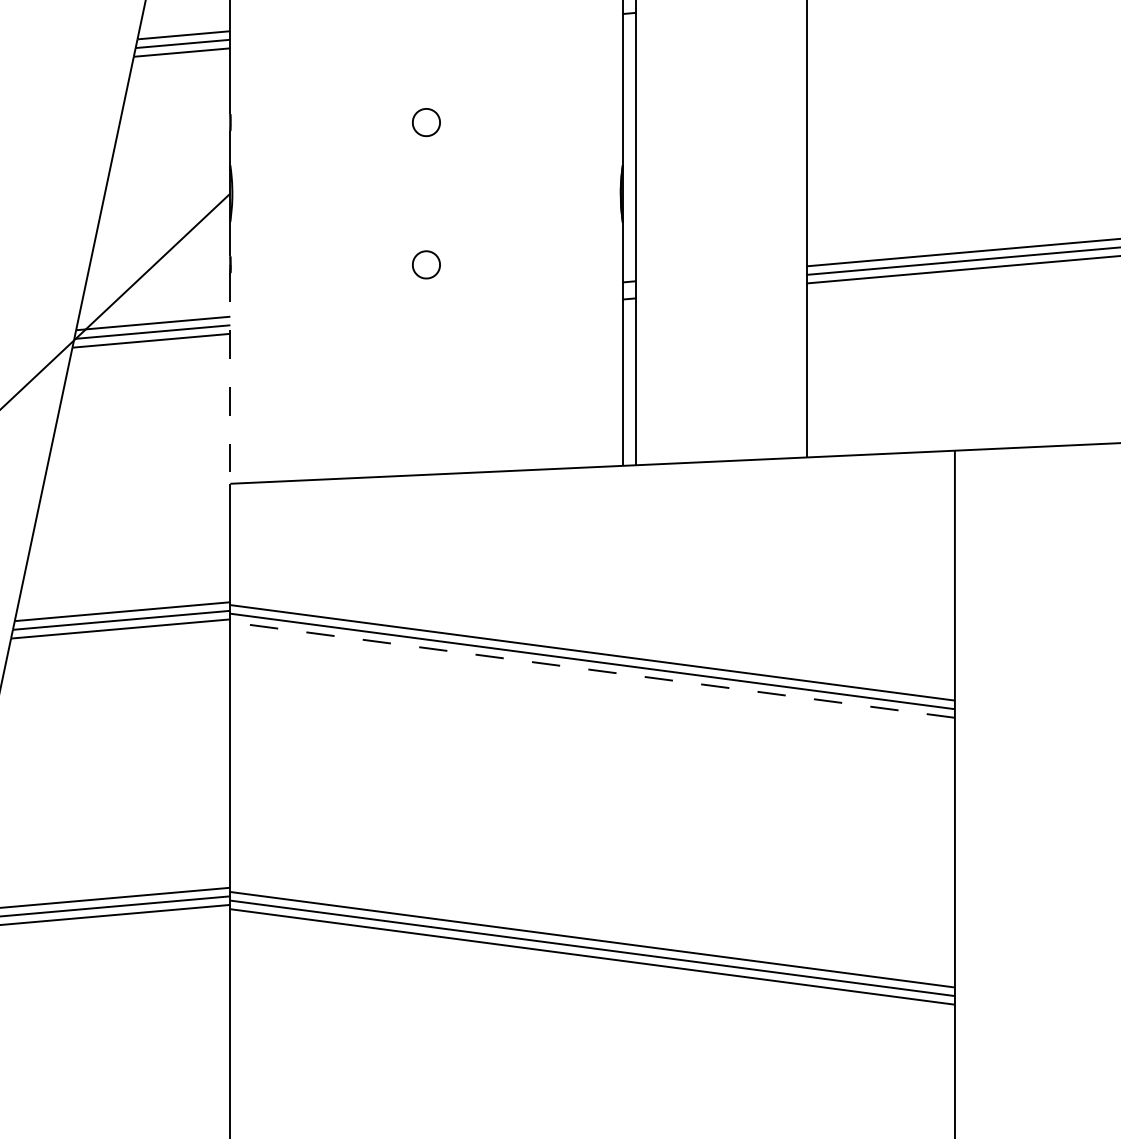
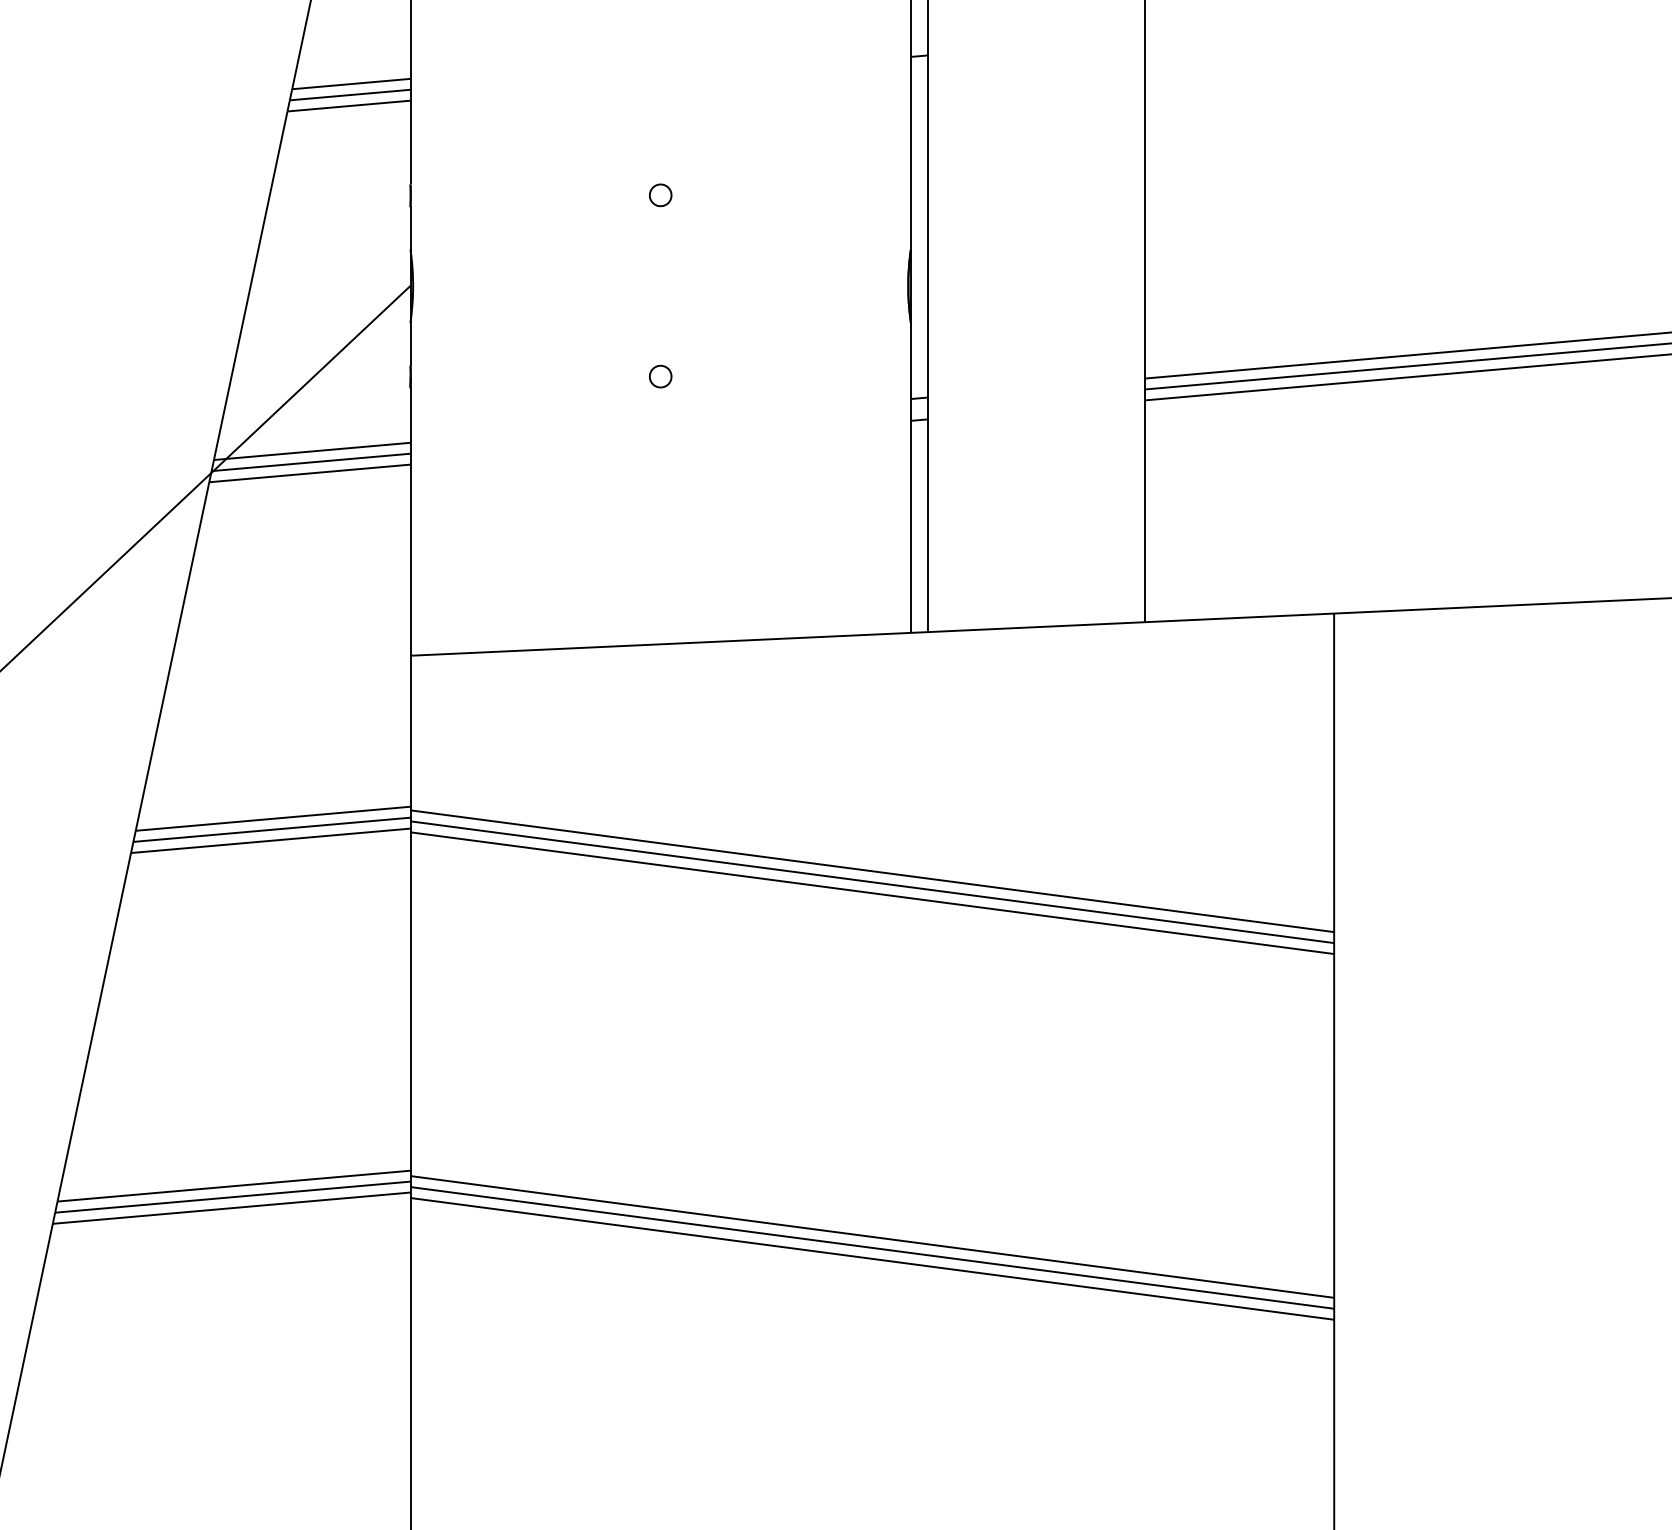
part: (426, 122) -> (660, 195), size x0.62
part: (426, 264) -> (660, 376), size x0.62
line: (230, 379) -> (410, 522), dashed -> solid
line: (592, 670) -> (872, 893), dashed -> solid

